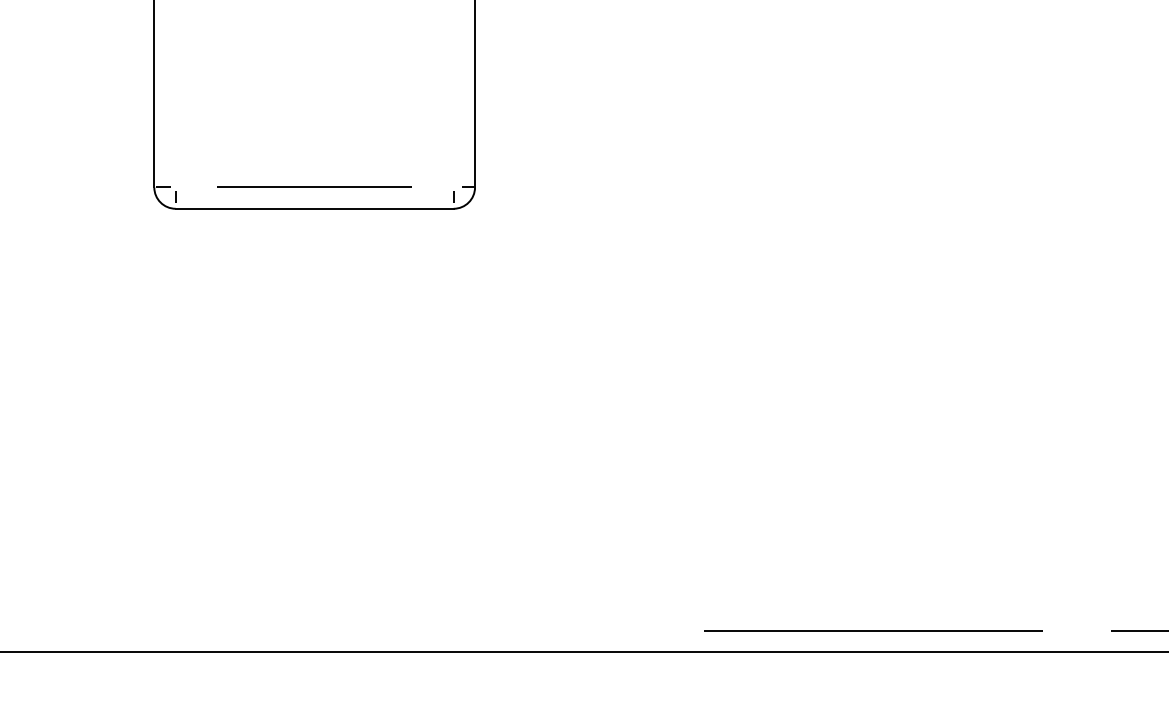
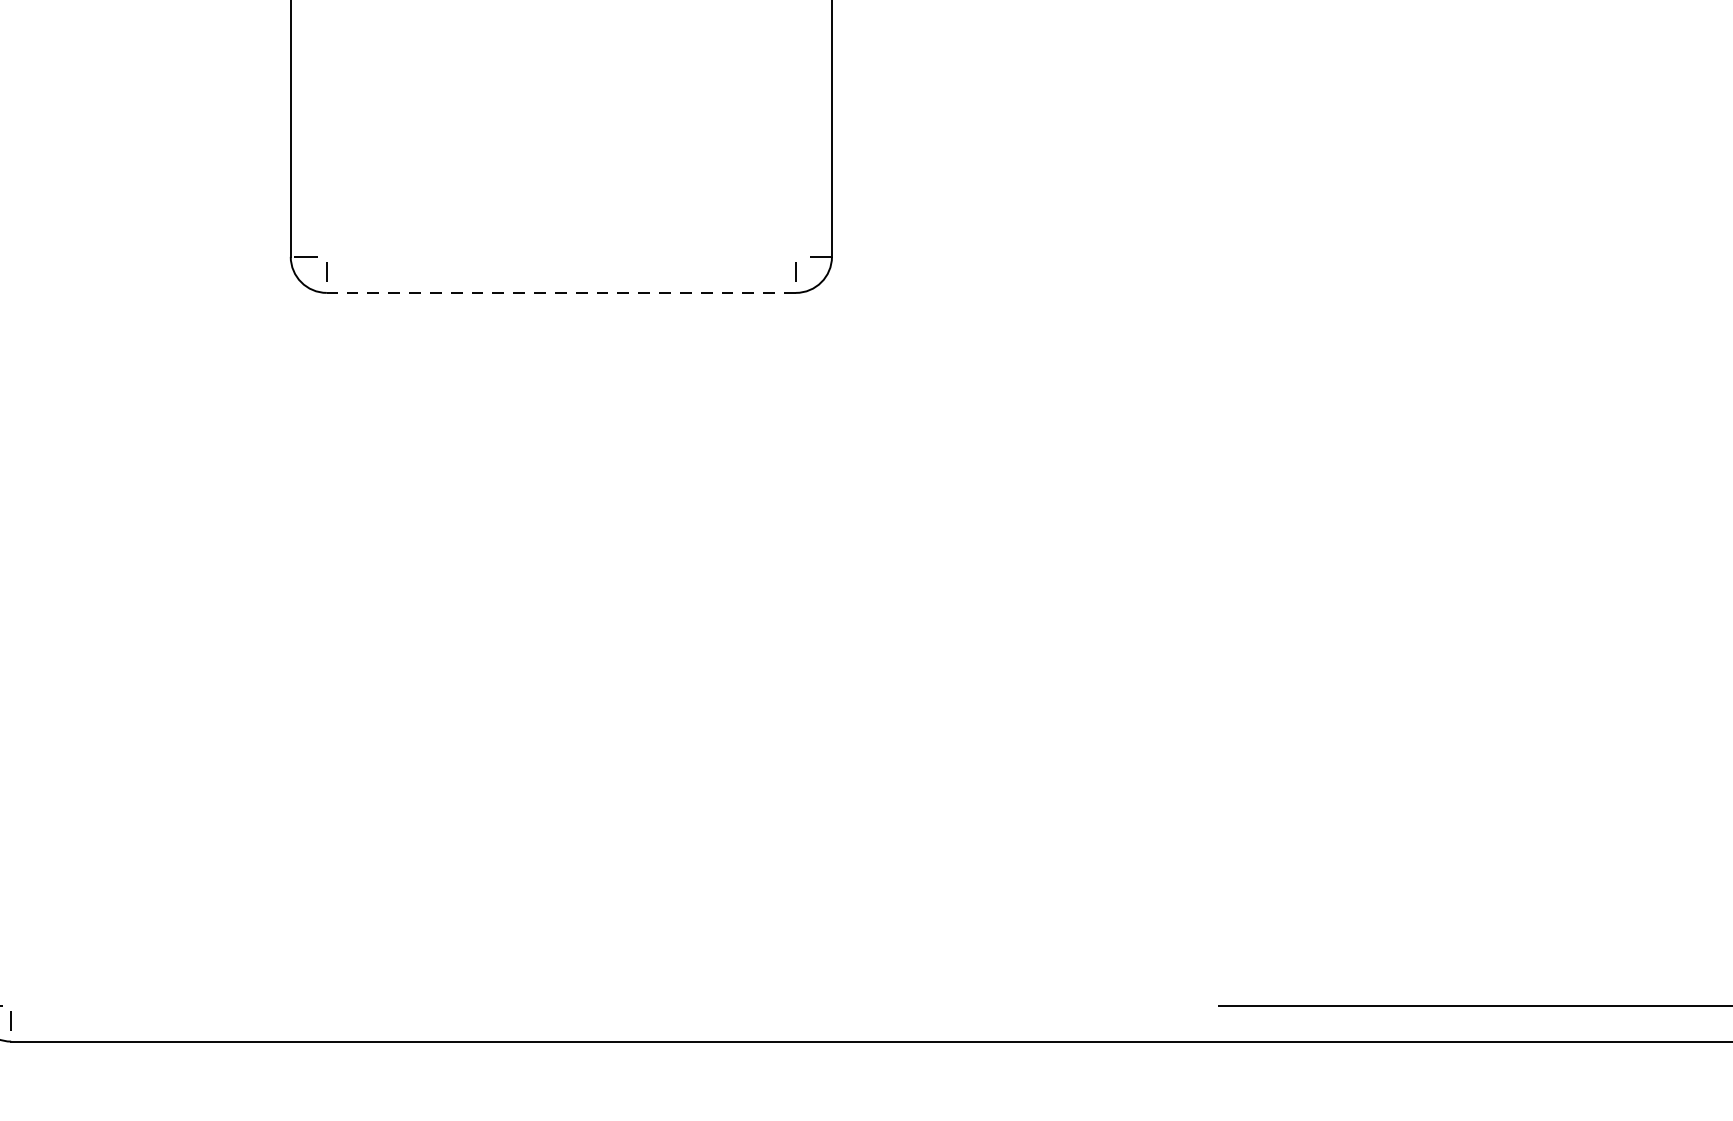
line: (314, 186) -> (561, 255), removed
line: (314, 208) -> (561, 292), solid -> dashed

